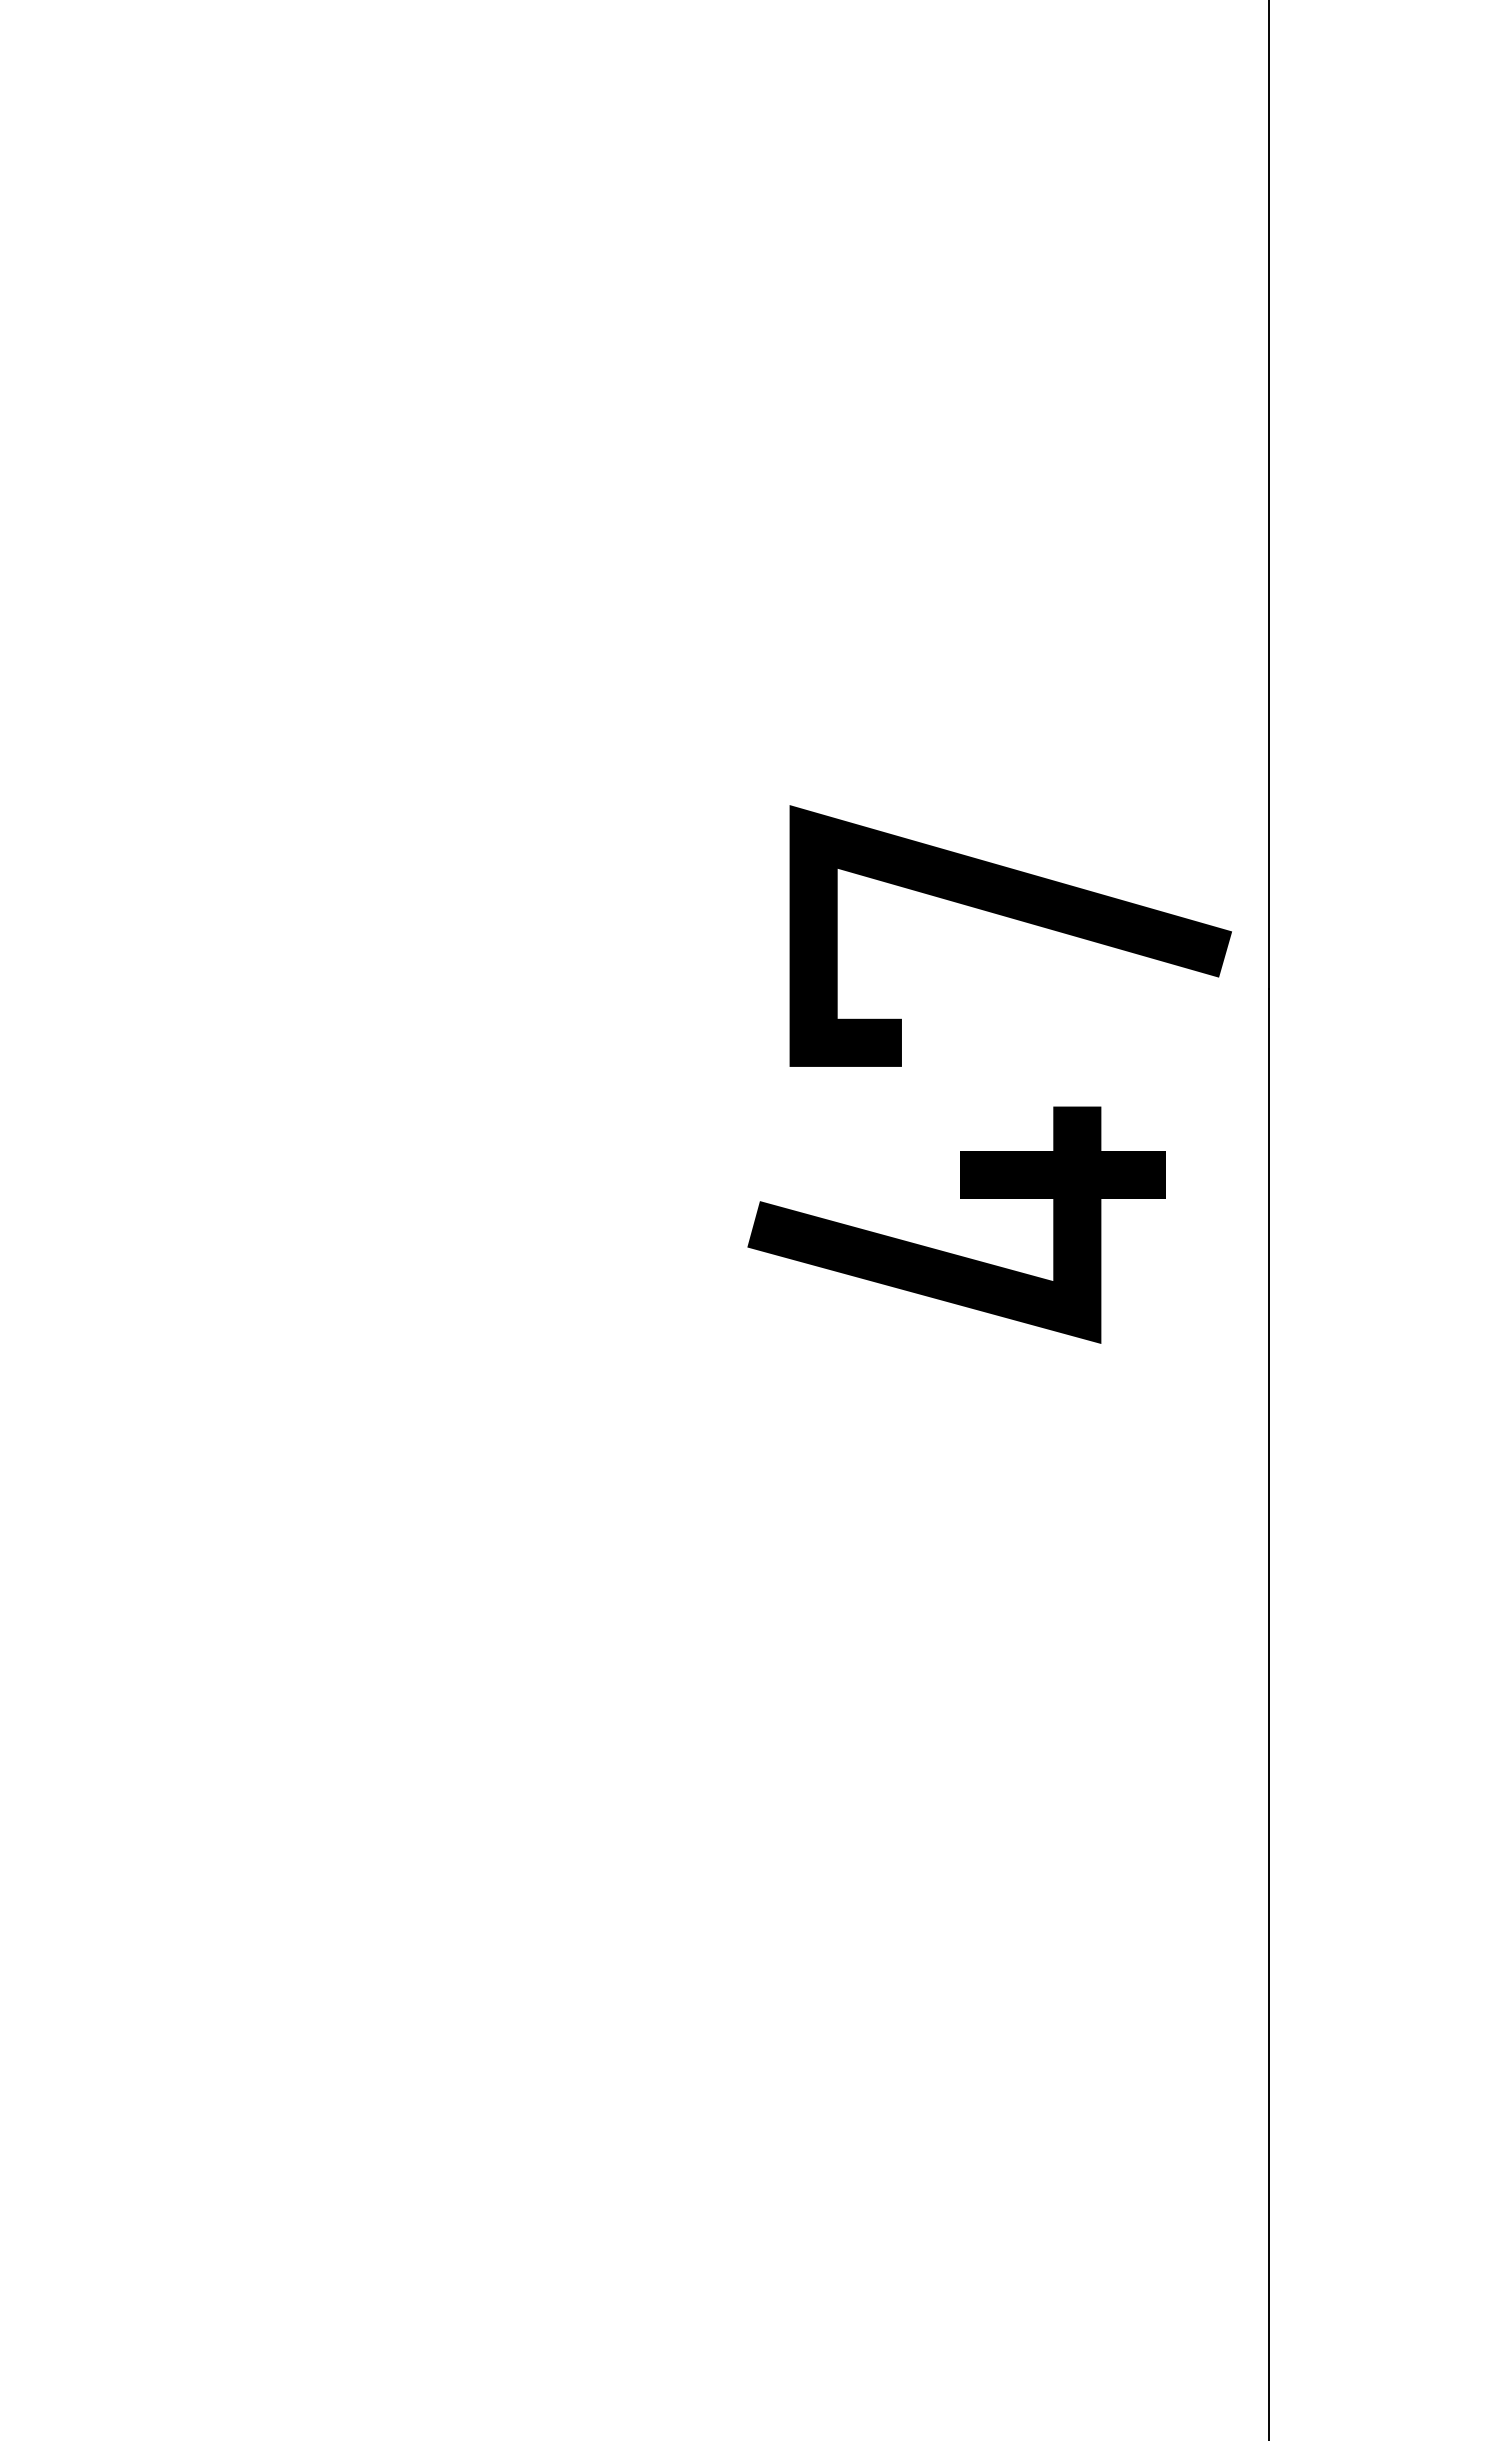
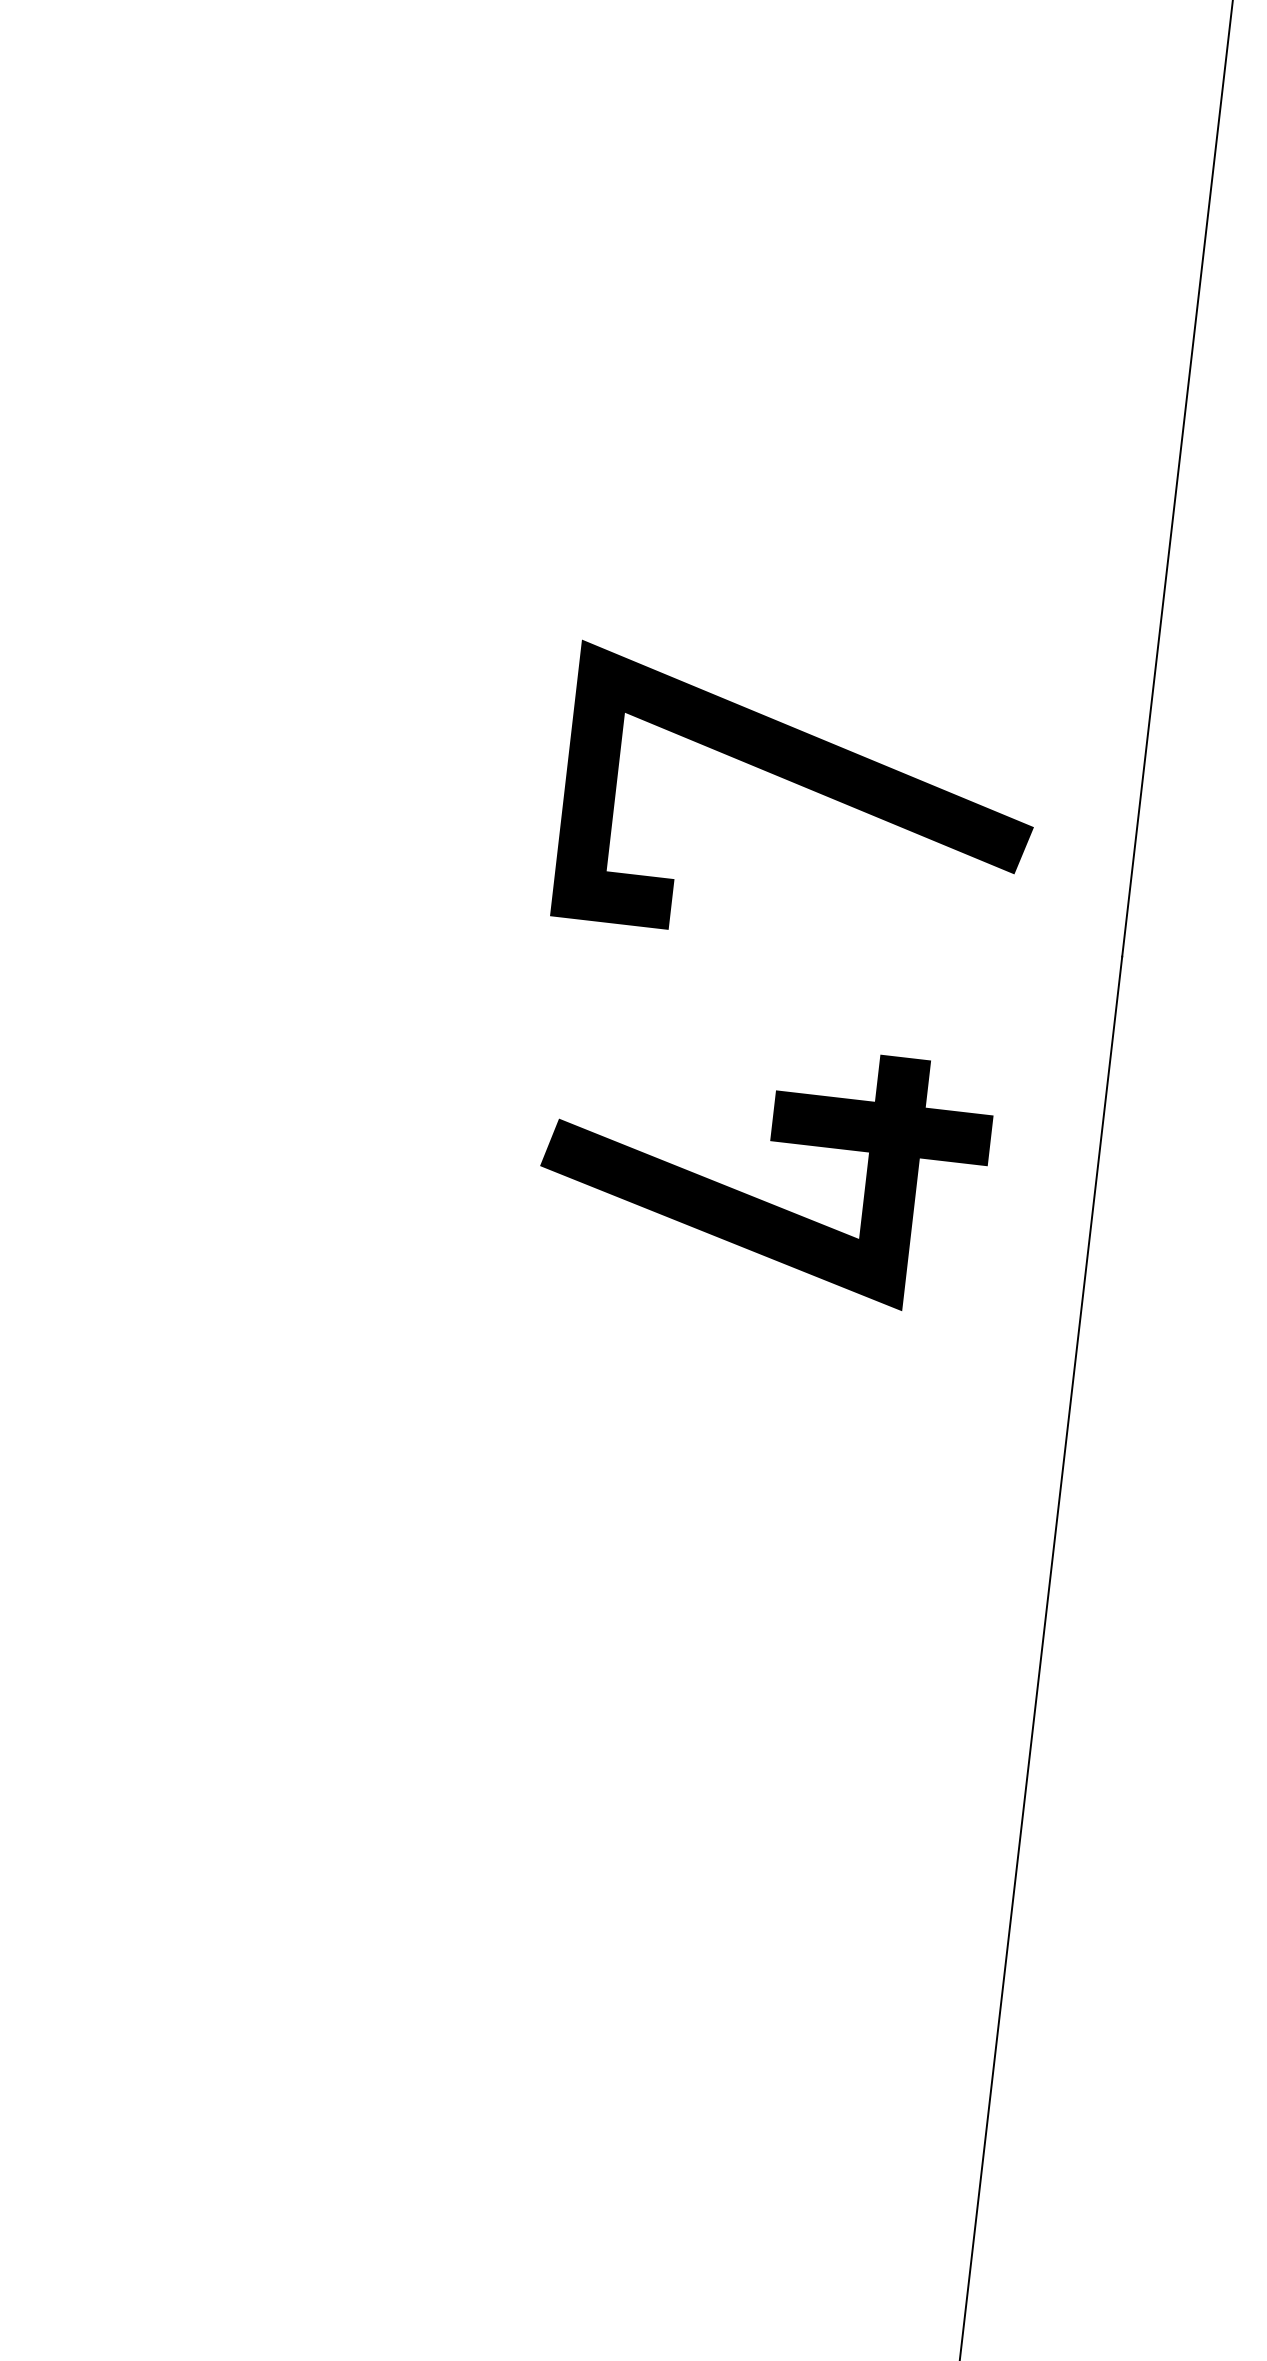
line: (1014, 919) -> (805, 787), moved

